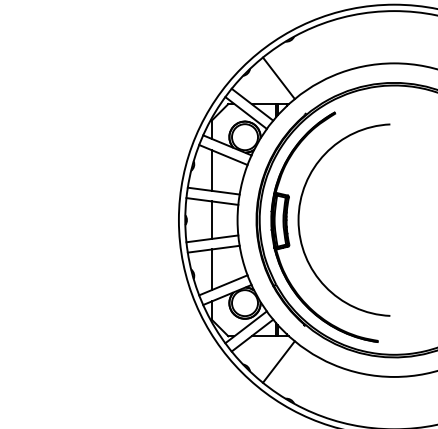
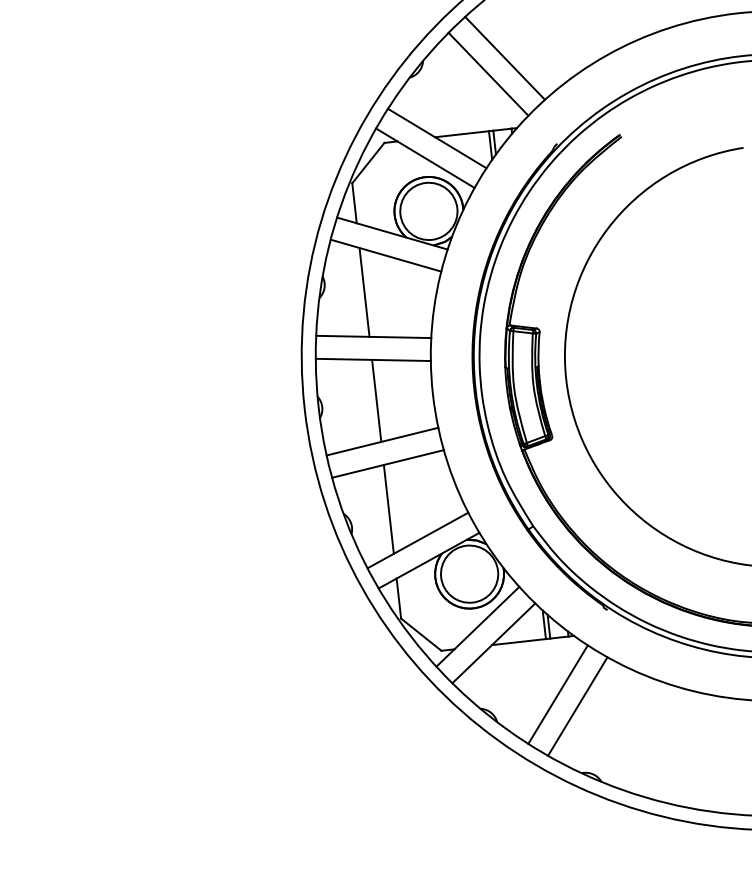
line: (287, 71) -> (505, 57), added
line: (287, 368) -> (578, 706), added

